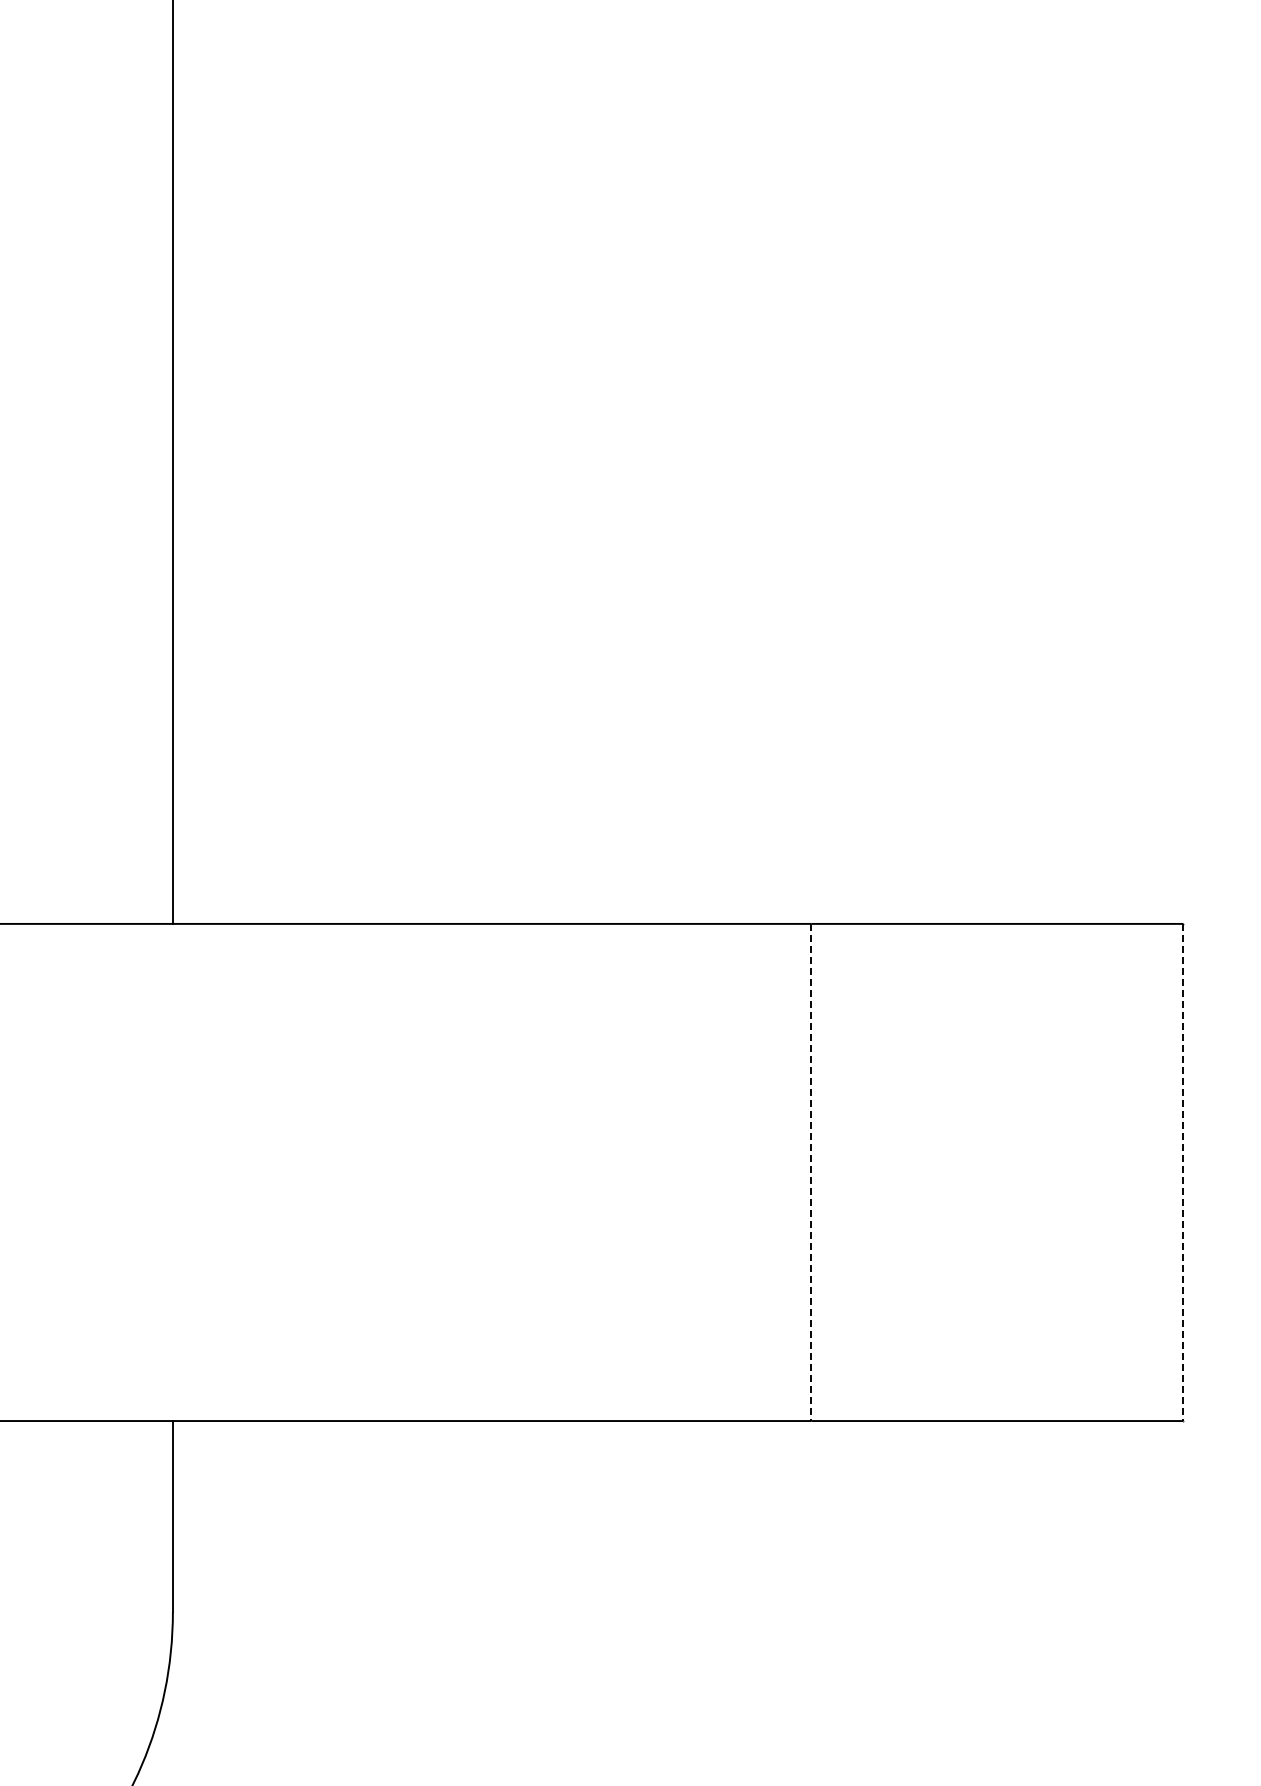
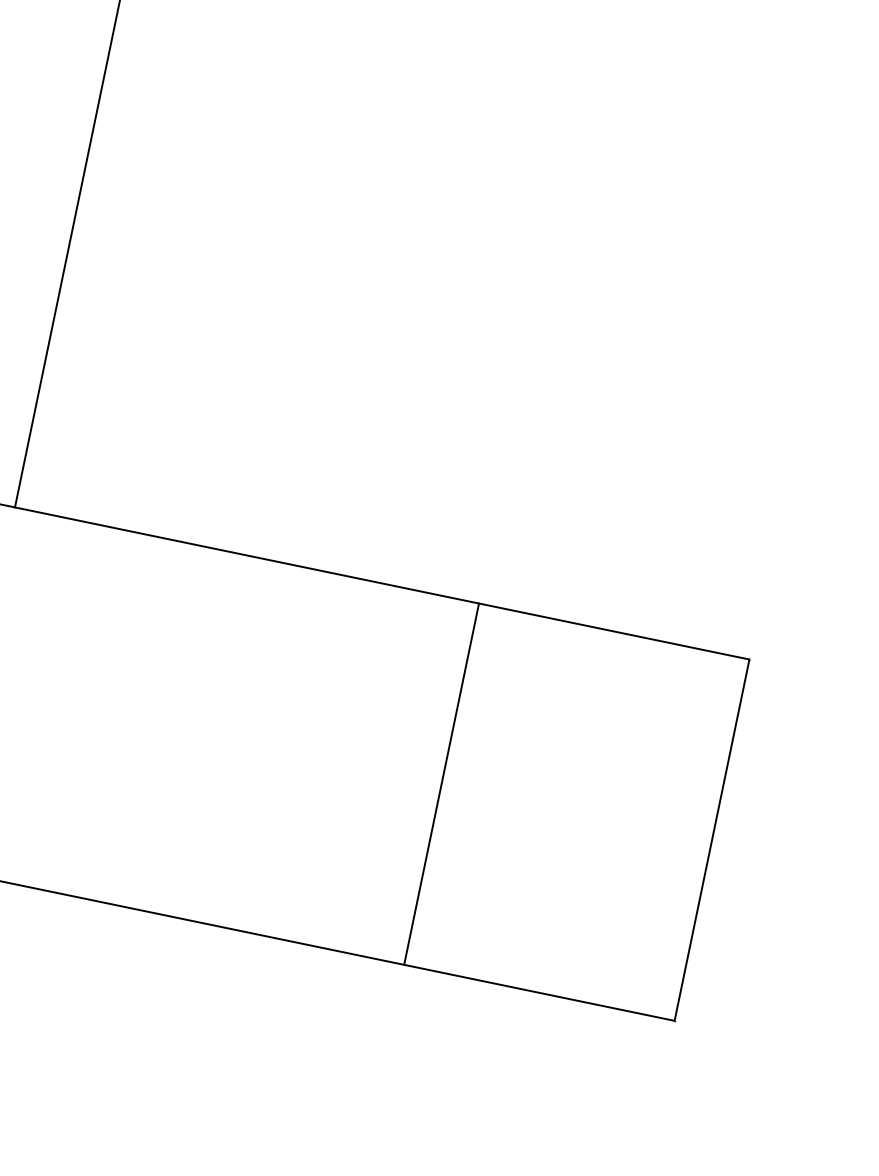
line: (811, 1172) -> (441, 784), dashed -> solid
line: (1183, 1172) -> (712, 840), dashed -> solid

